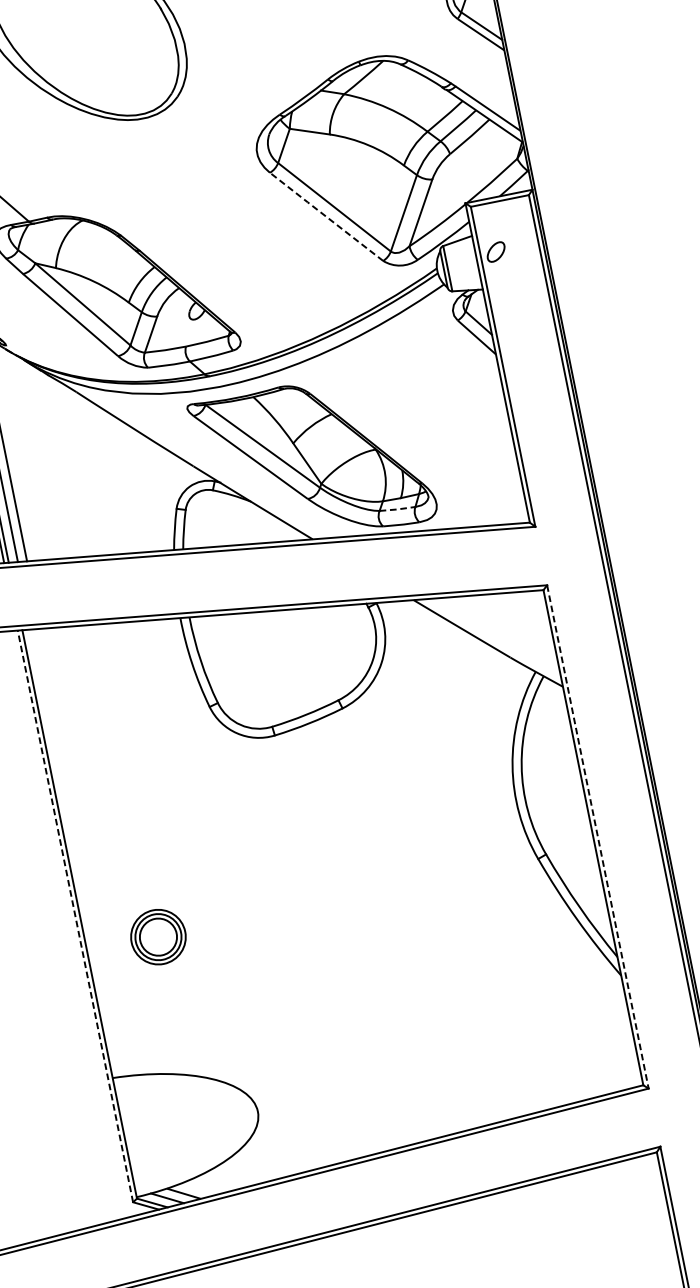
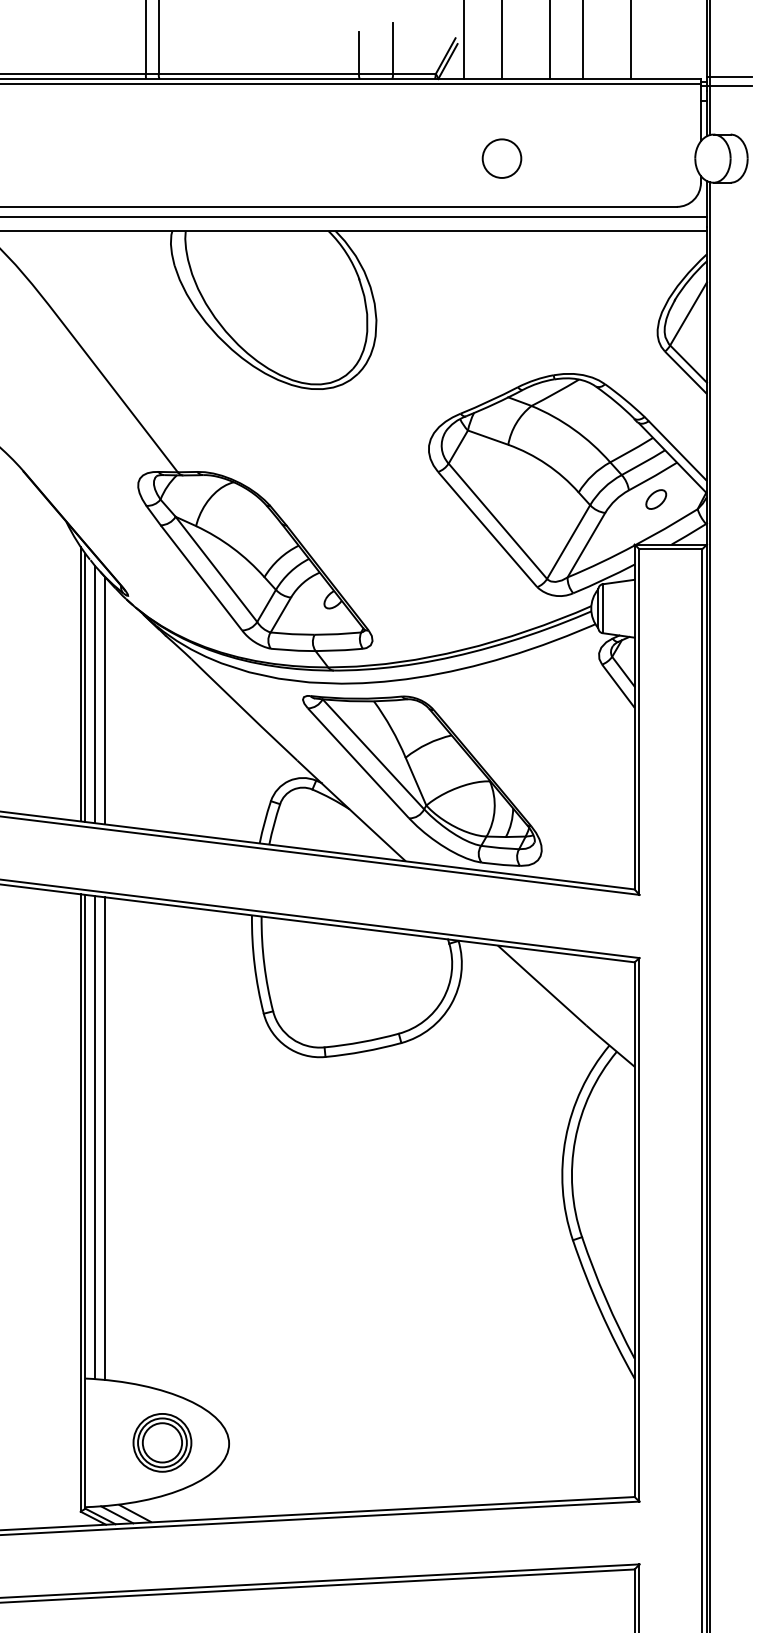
line: (326, 216) -> (487, 529), dashed -> solid
part: (496, 251) -> (656, 499), moved
line: (397, 509) -> (499, 848), dashed -> solid
line: (597, 836) -> (639, 1229), dashed -> solid
line: (85, 852) -> (104, 1138), added
line: (76, 853) -> (95, 1137), added
line: (75, 916) -> (80, 1203), dashed -> solid
part: (158, 936) -> (162, 1442), moved

